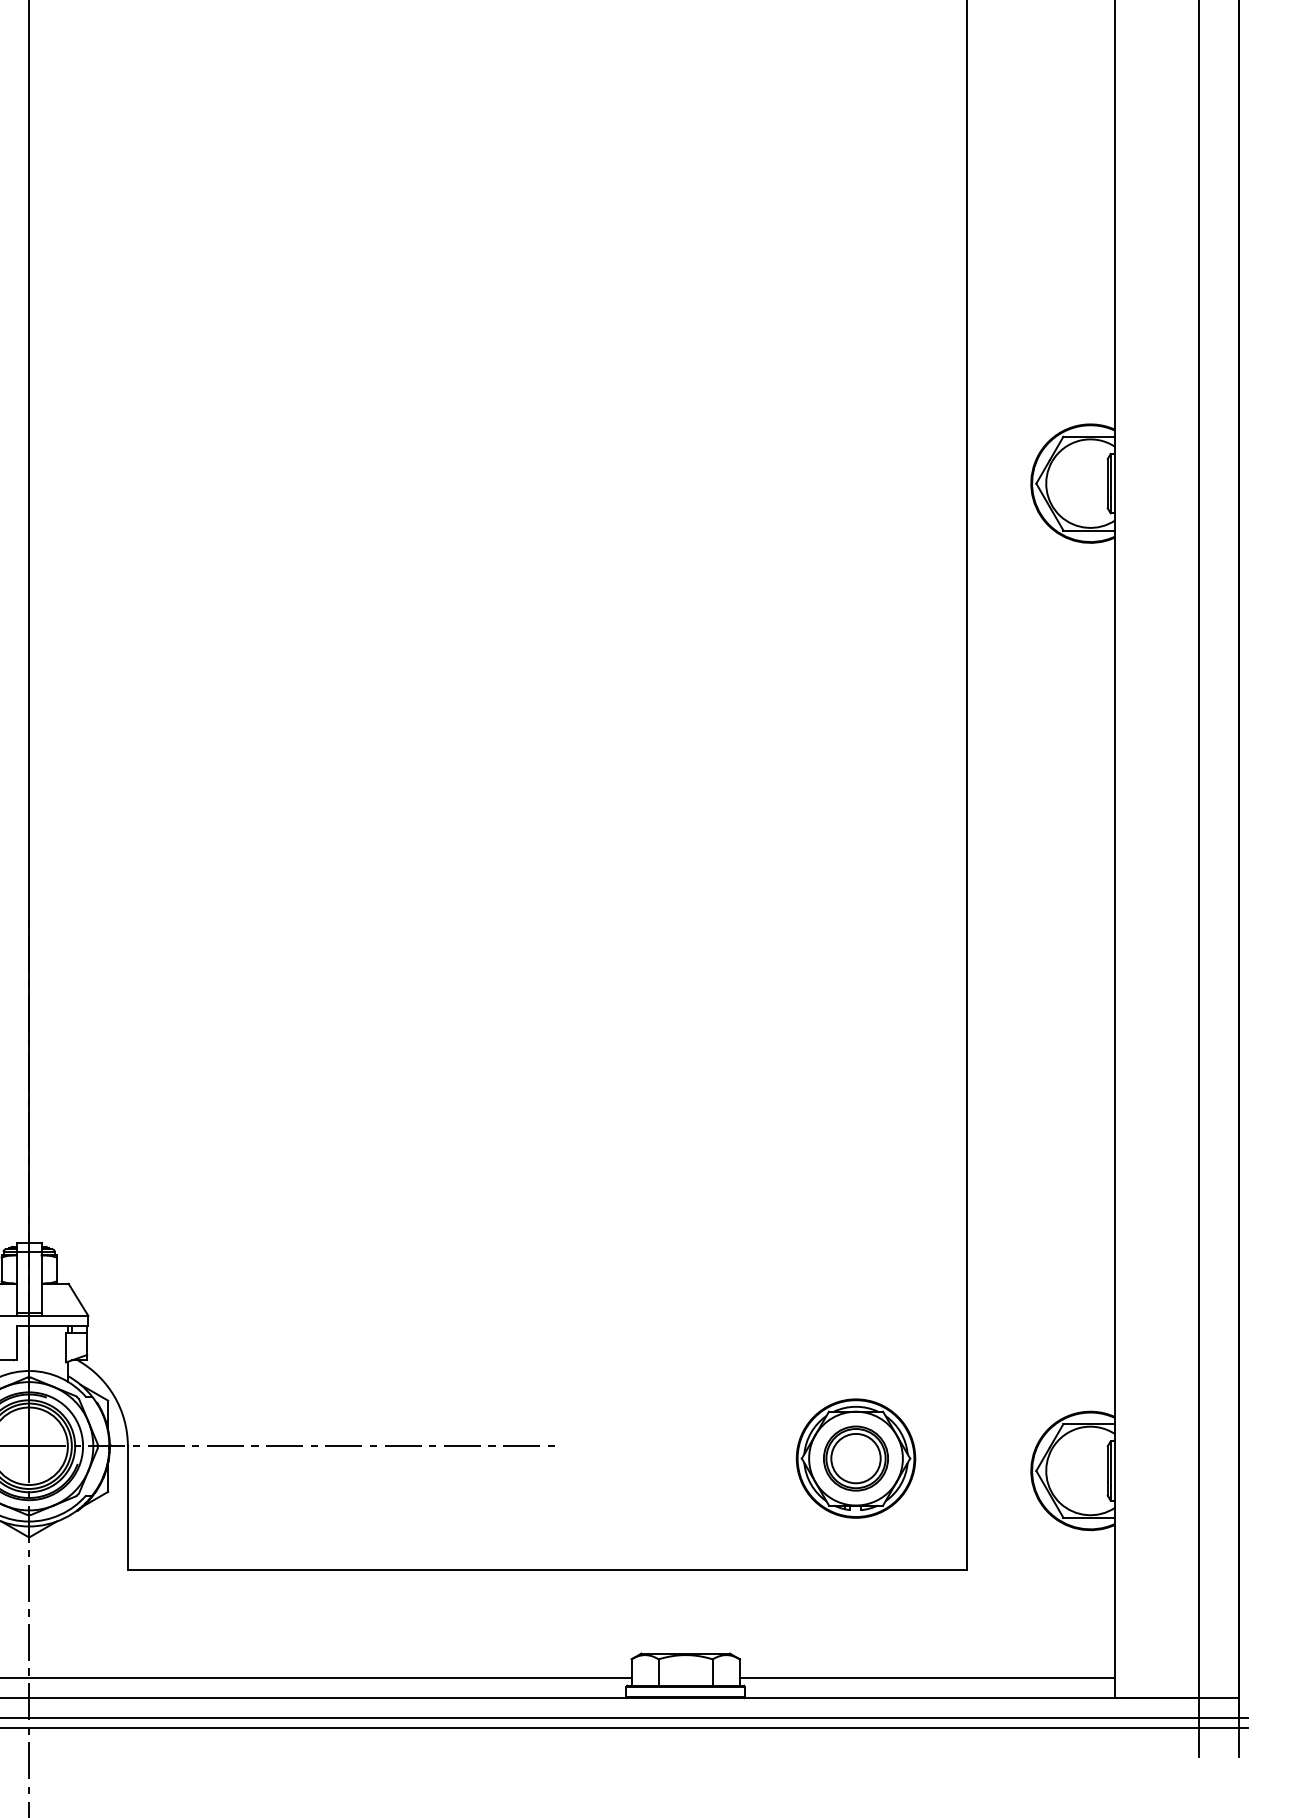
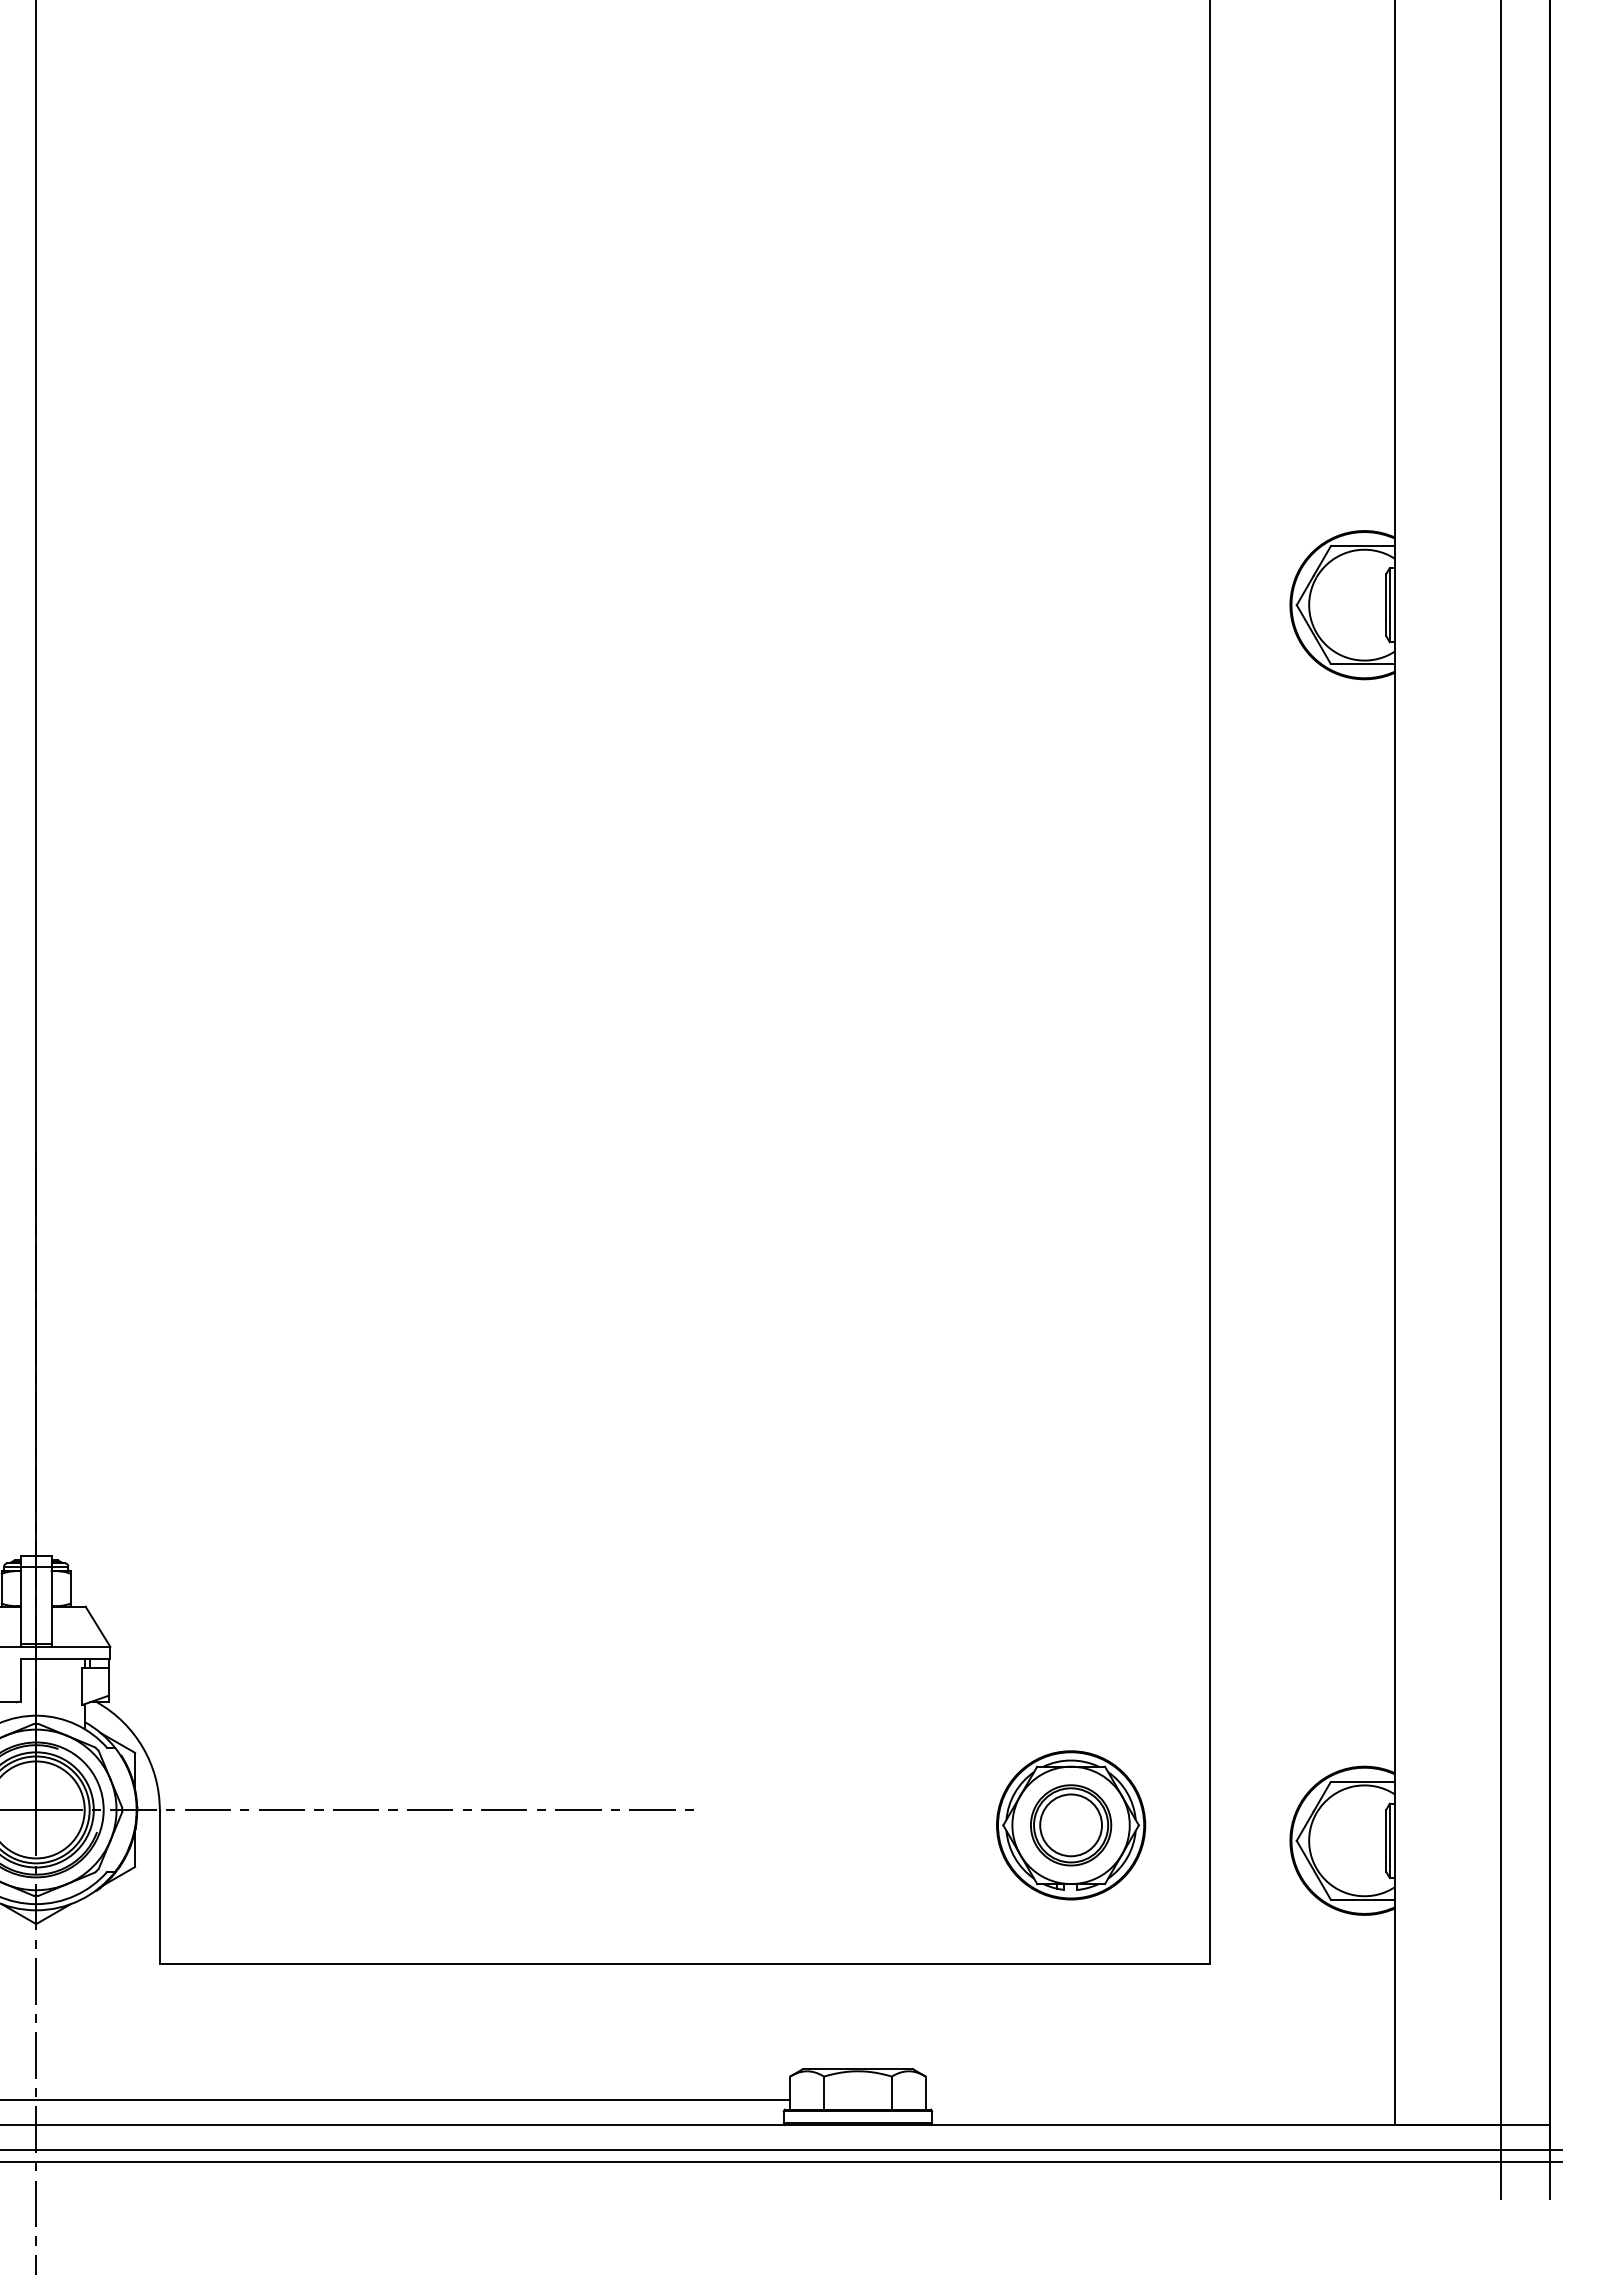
line: (927, 1678) -> (1160, 2100), removed

